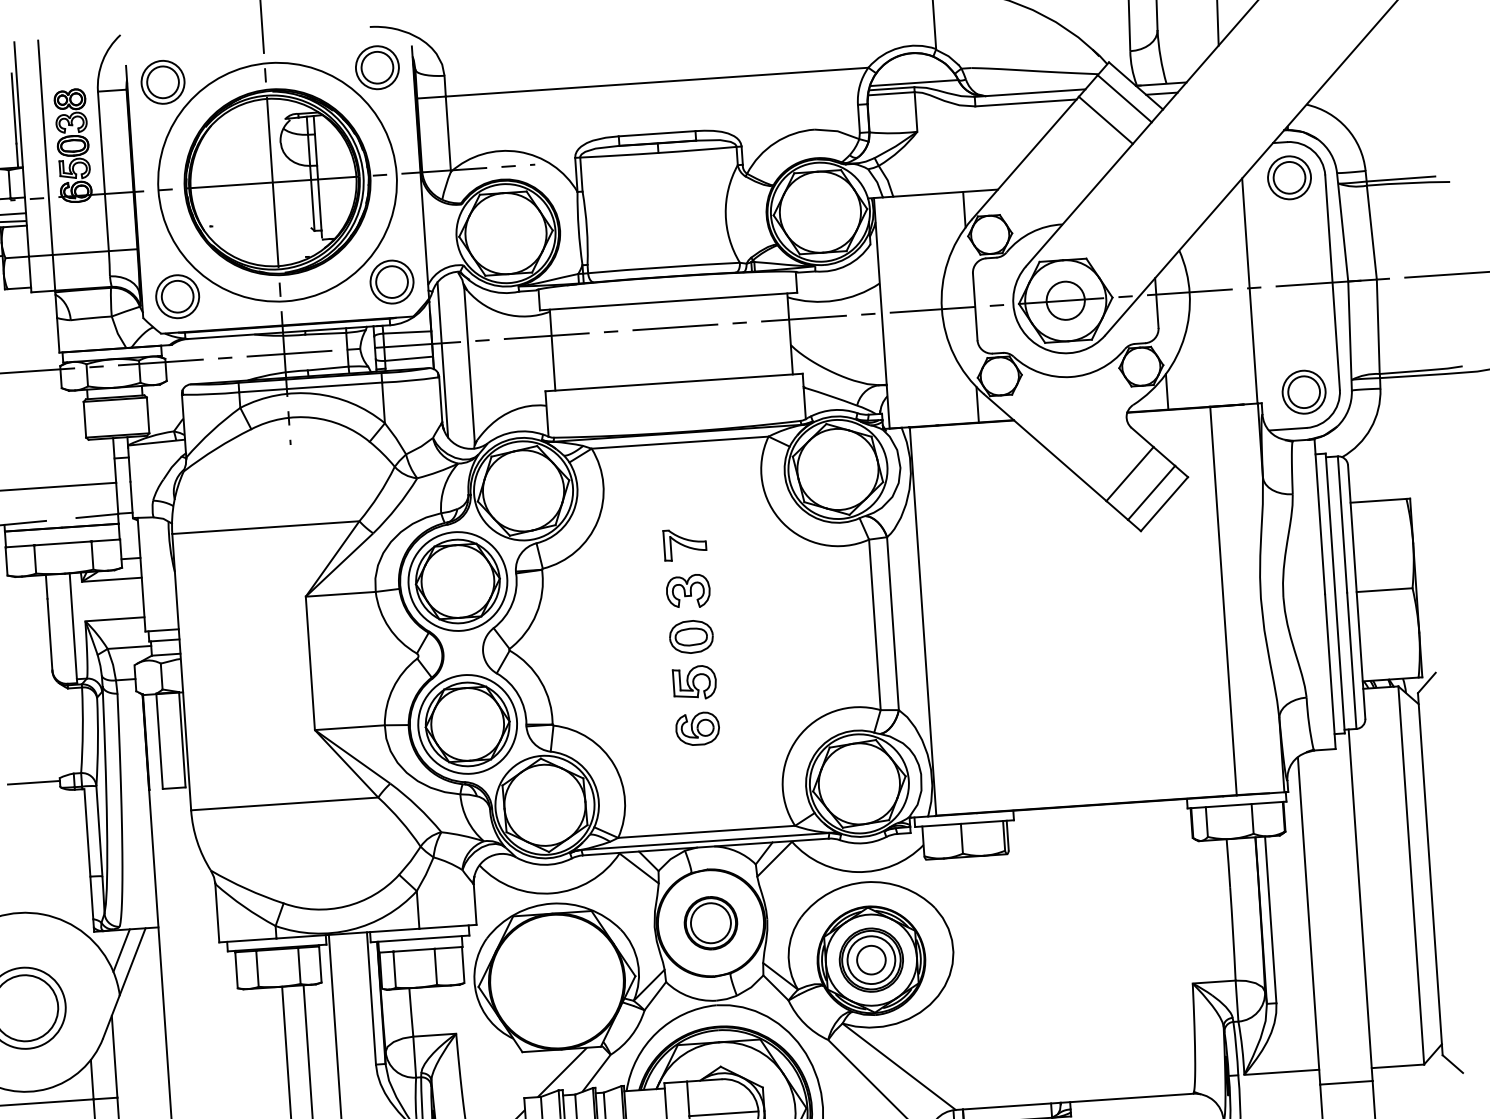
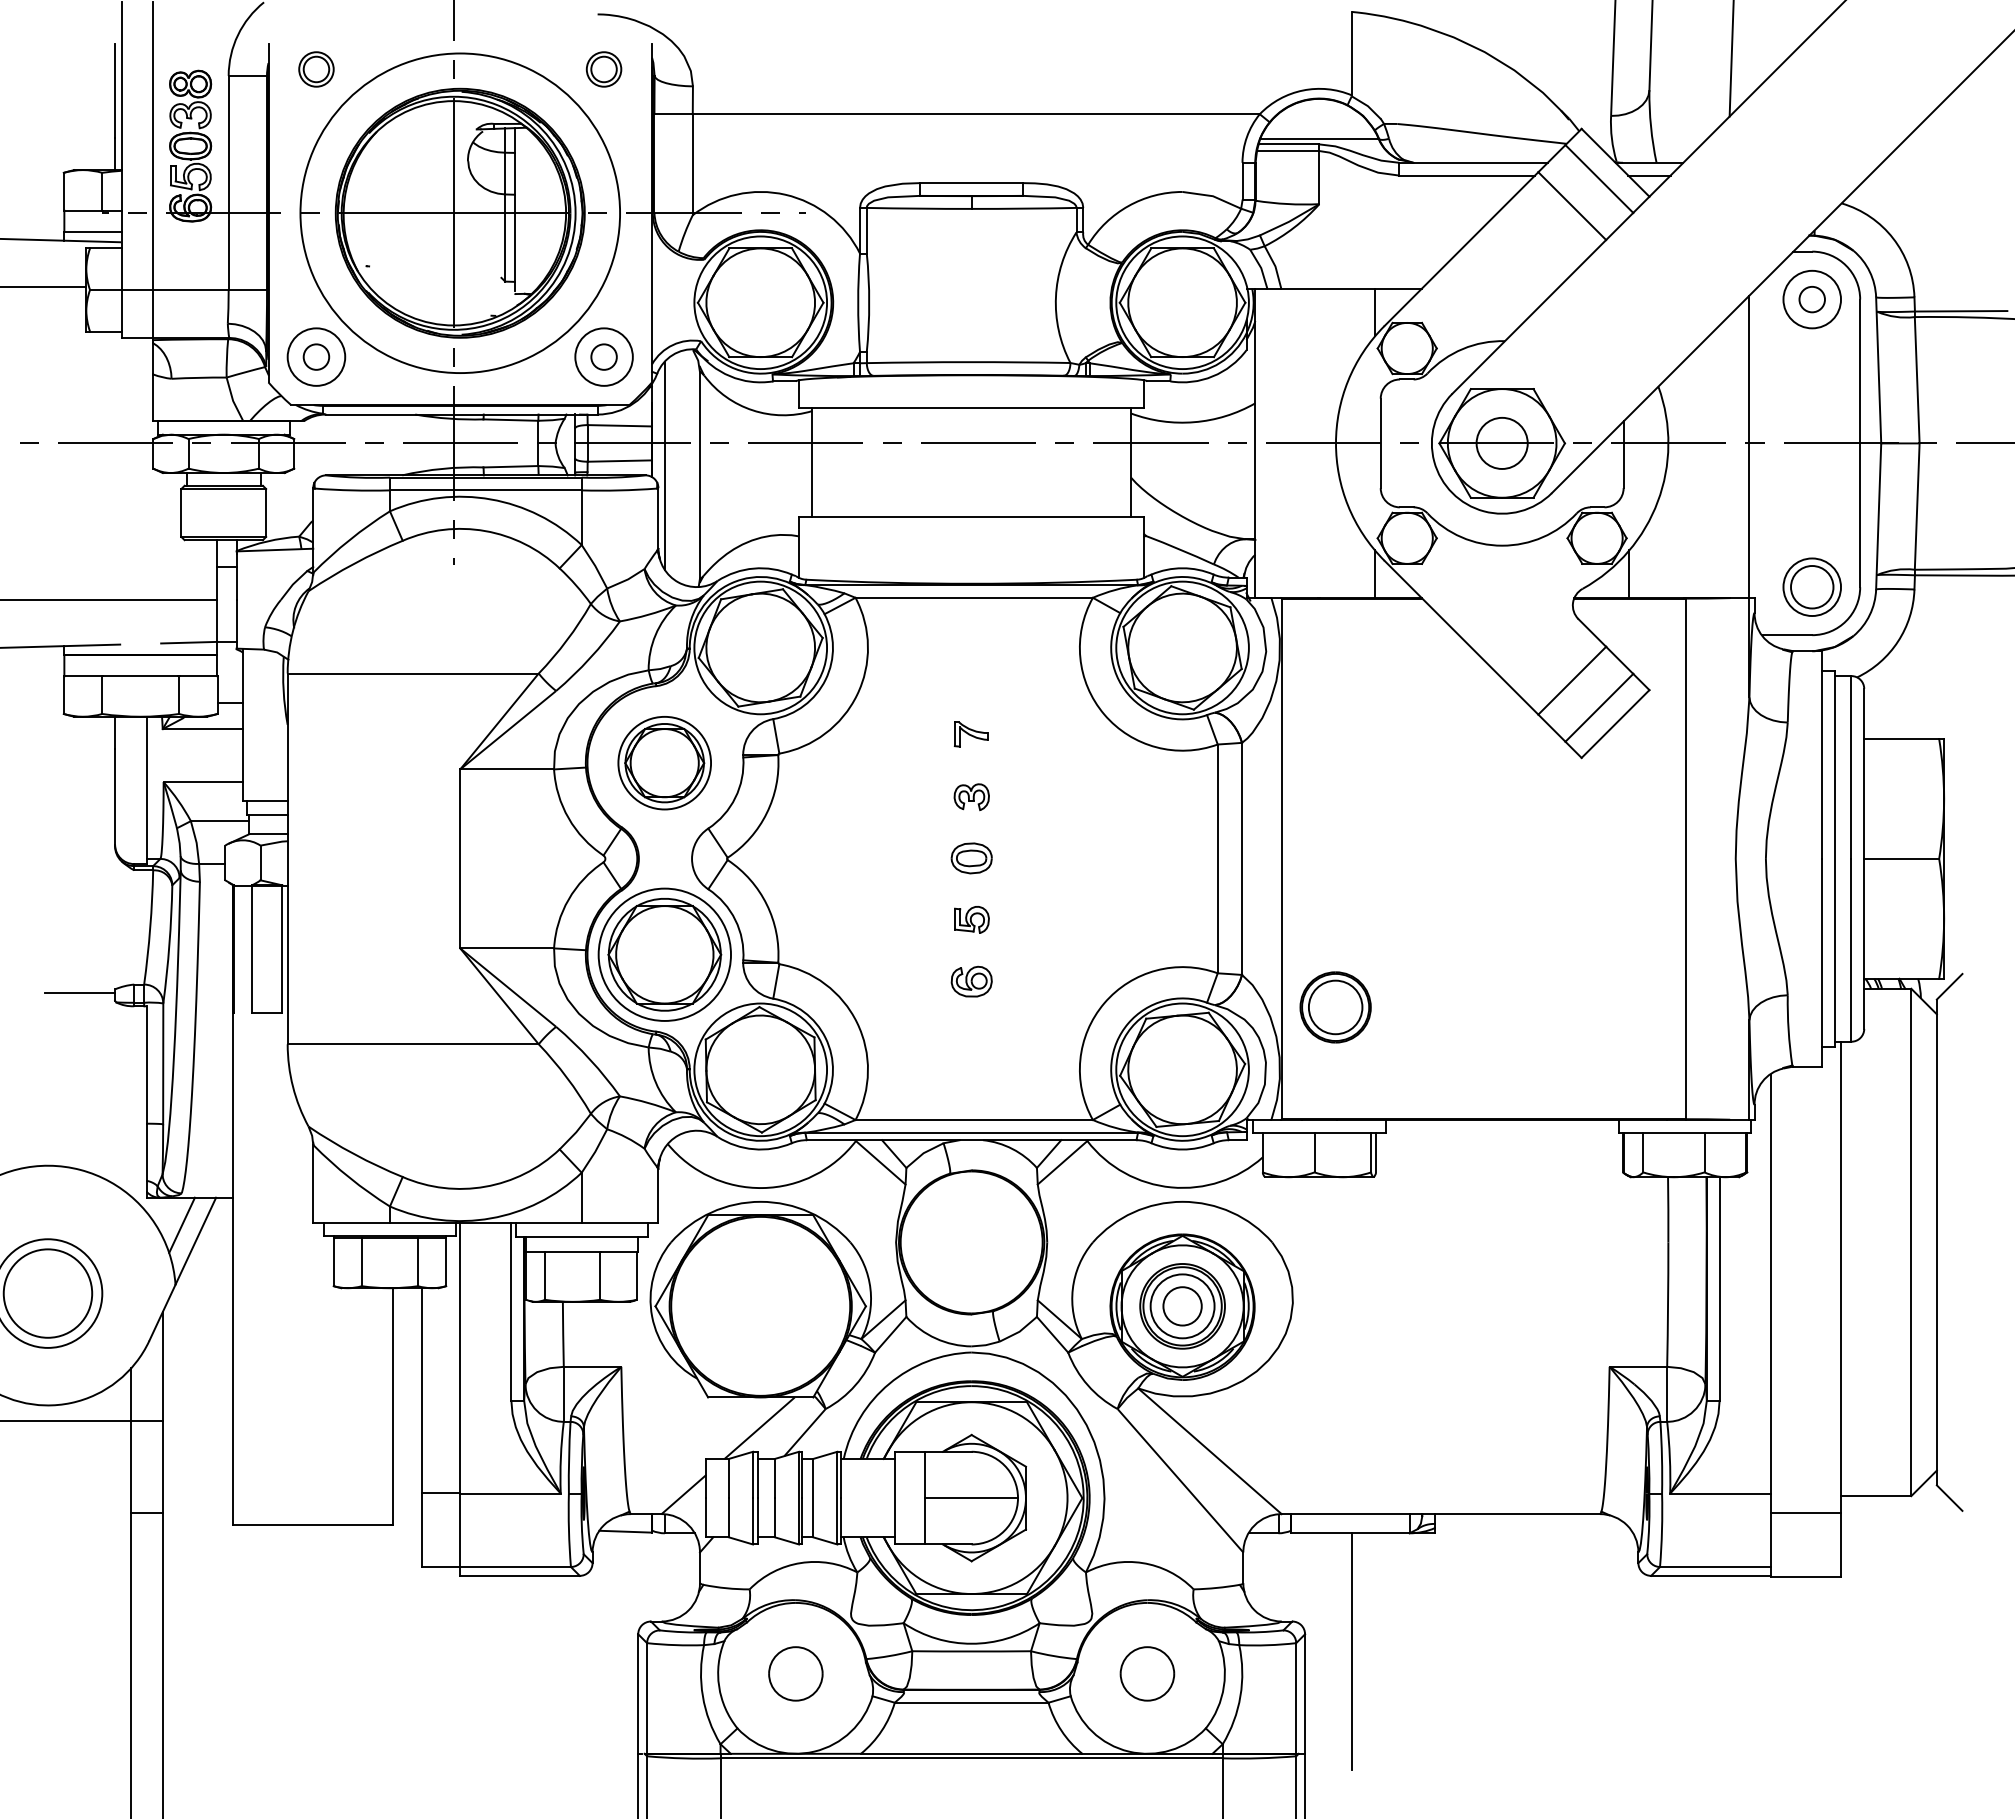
part: (376, 67) -> (603, 69), size x0.6
part: (163, 82) -> (316, 69), size x0.6
circle: (1289, 177) -> (1812, 299), size x0.6
circle: (391, 281) -> (603, 356), size x0.6
circle: (177, 296) -> (316, 356), size x0.6
part: (685, 544) -> (971, 734), size x0.6
part: (457, 581) -> (664, 763), size x0.7
part: (688, 590) -> (971, 796), size x0.6
part: (691, 637) -> (971, 858), size x0.7
part: (694, 682) -> (971, 919), size x0.6
part: (697, 728) -> (971, 981), size x0.7
part: (710, 923) -> (1335, 1007), moved

